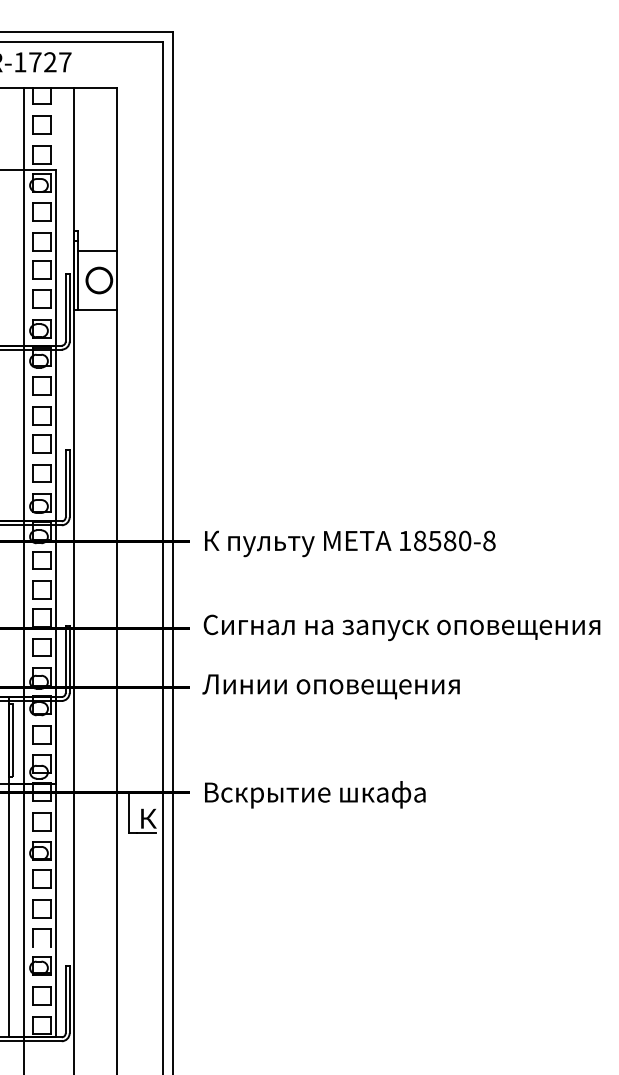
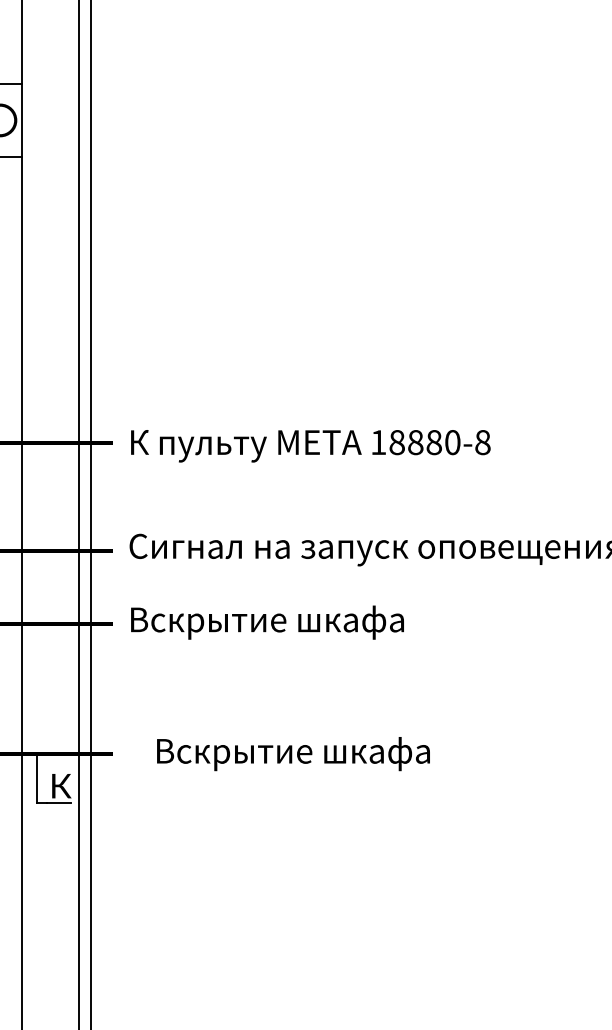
text: (434, 540) -> (414, 441), 18580-8 -> 18880-8
text: (330, 686) -> (286, 622), Линии оповещения -> Вскрытие шкафа
text: (315, 794) -> (293, 753), moved

